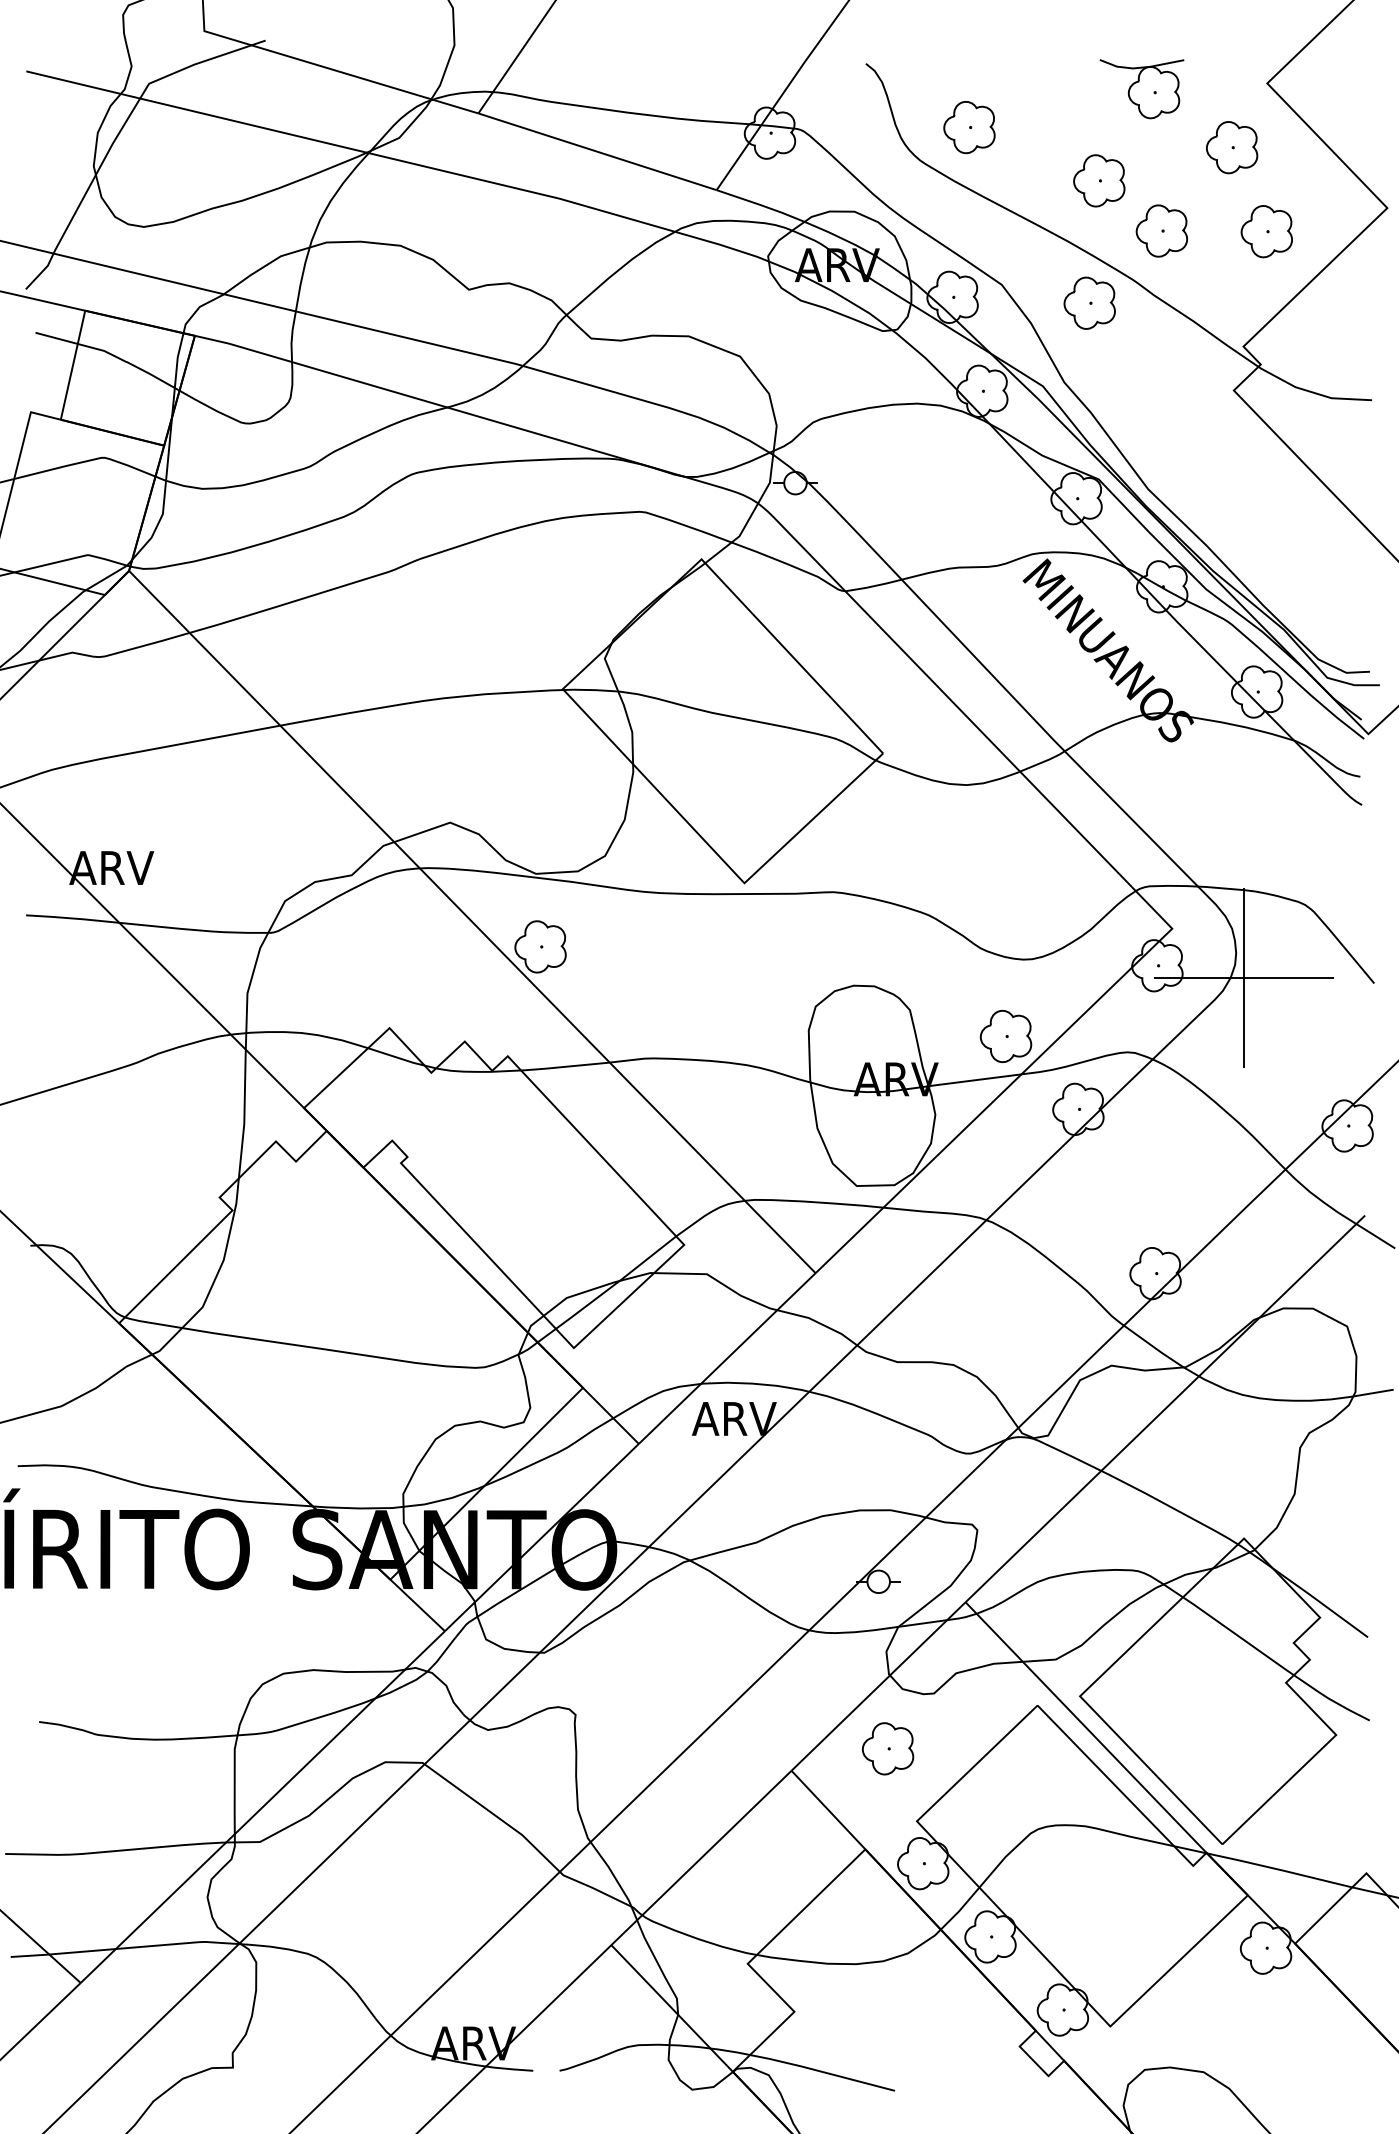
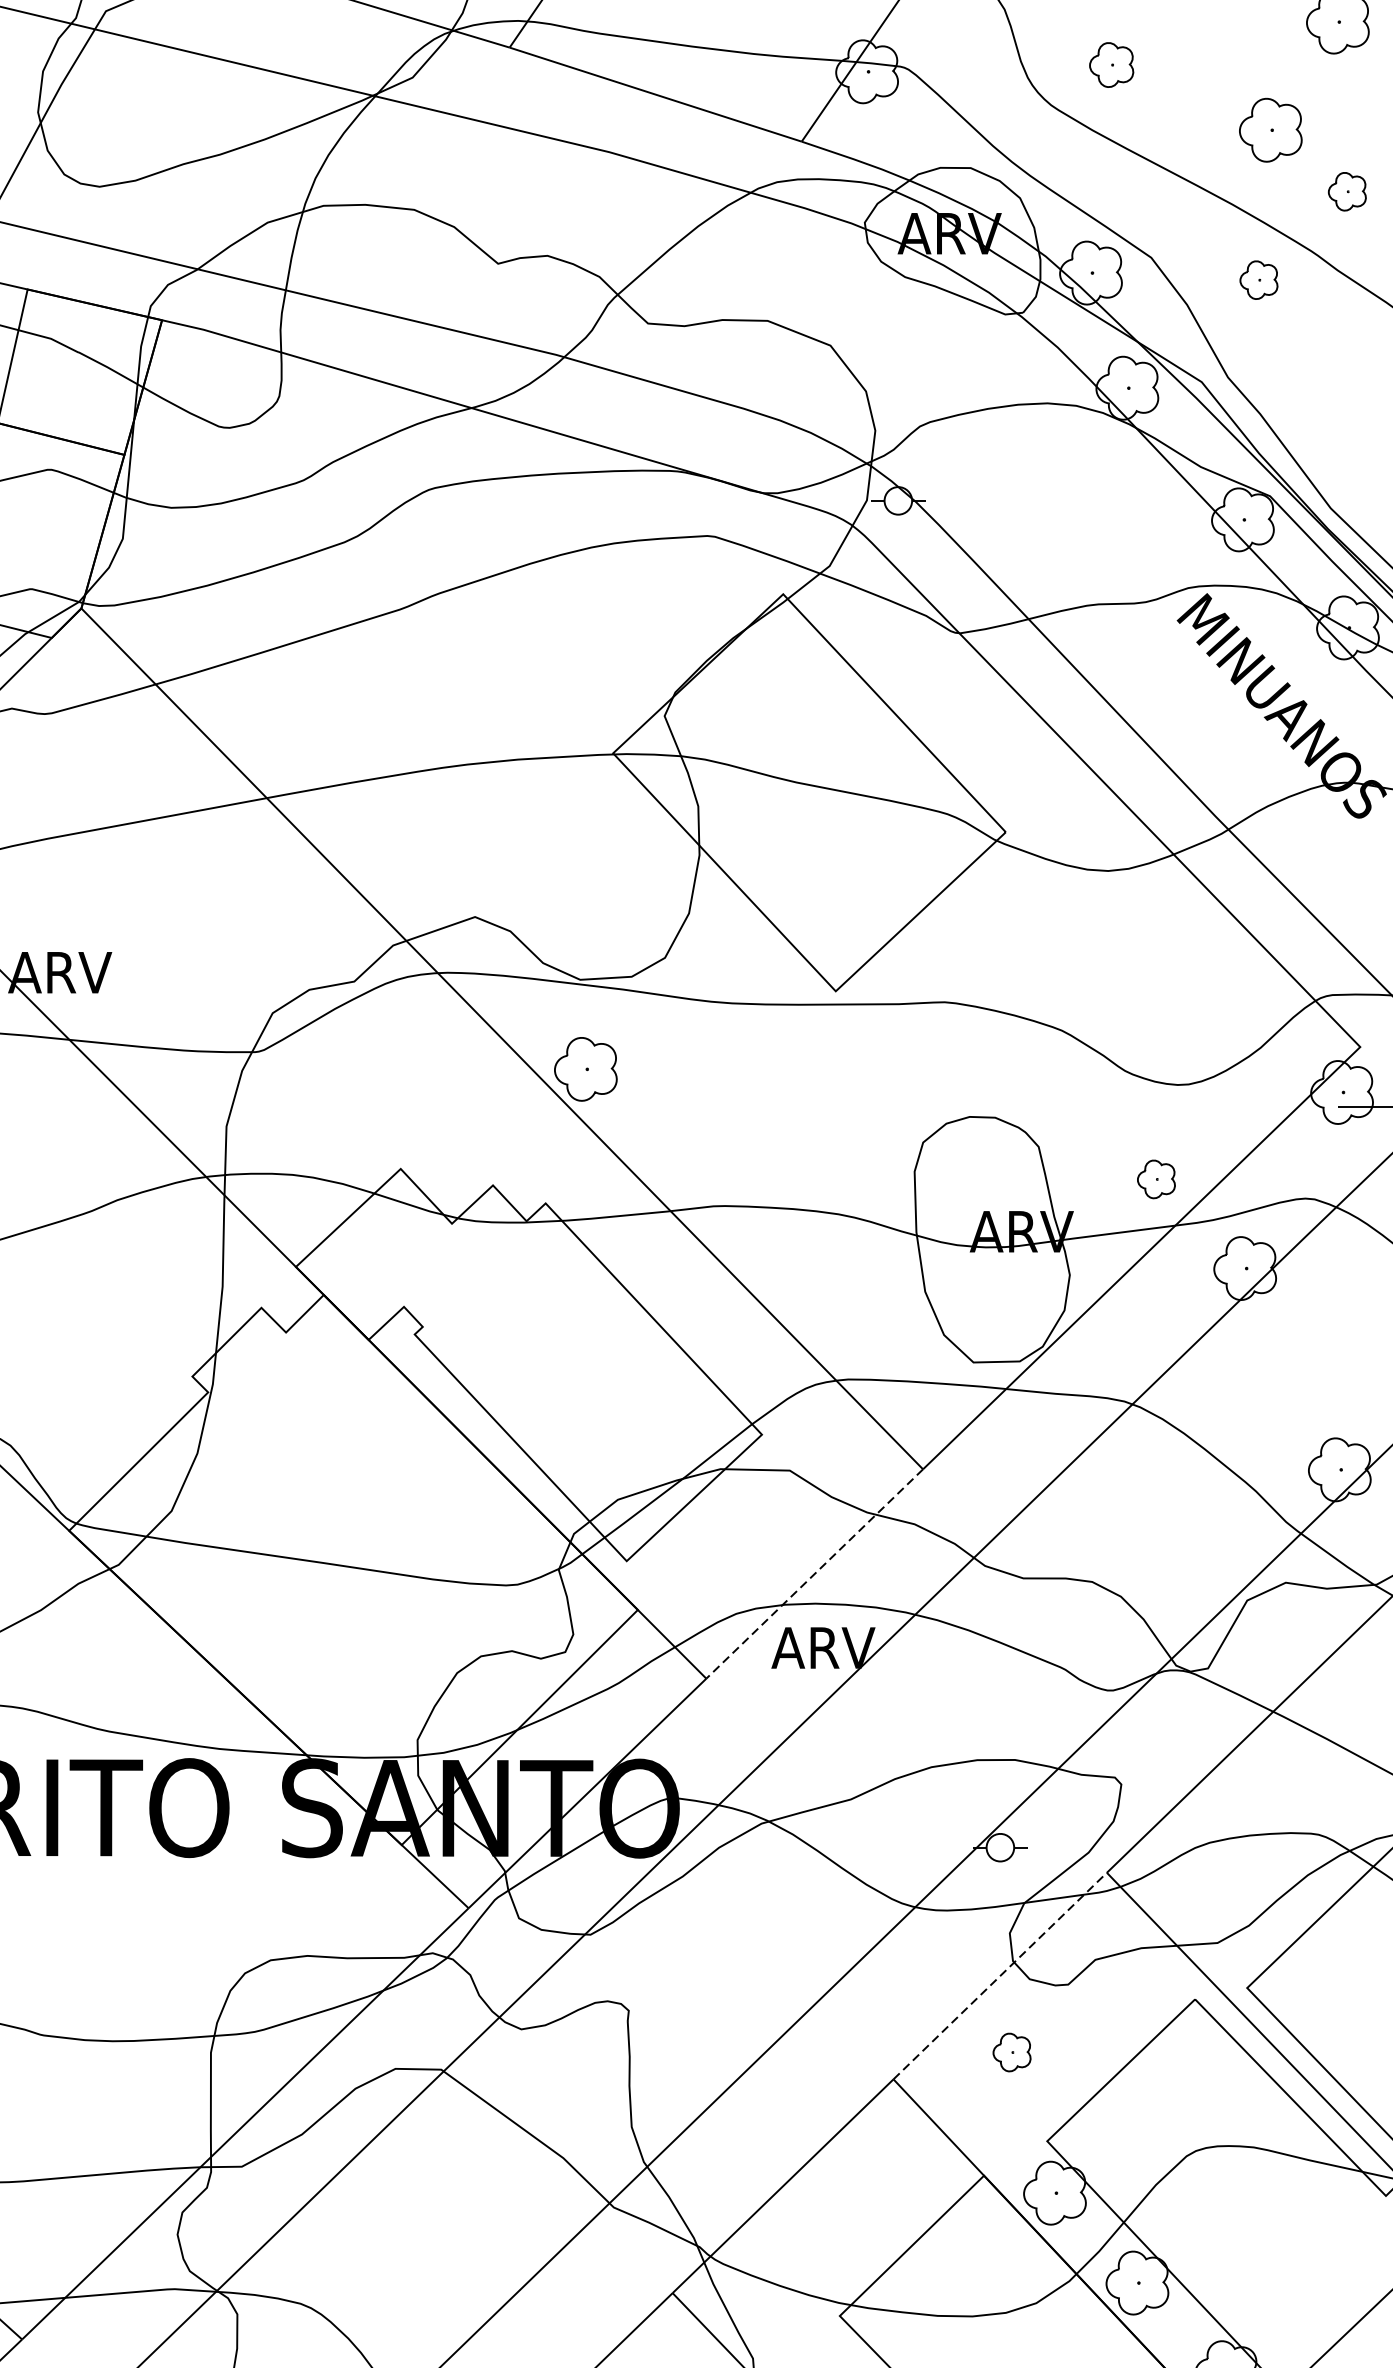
part: (969, 127) -> (1111, 64), size x0.7
part: (1161, 230) -> (1347, 191), size x0.6
part: (1089, 302) -> (1258, 279), size x0.6
part: (1005, 1036) -> (1155, 1179), size x0.6
line: (727, 1358) -> (815, 1573), solid -> dashed
line: (878, 1686) -> (1000, 1976), solid -> dashed
part: (888, 1748) -> (1012, 2052), size x0.6

